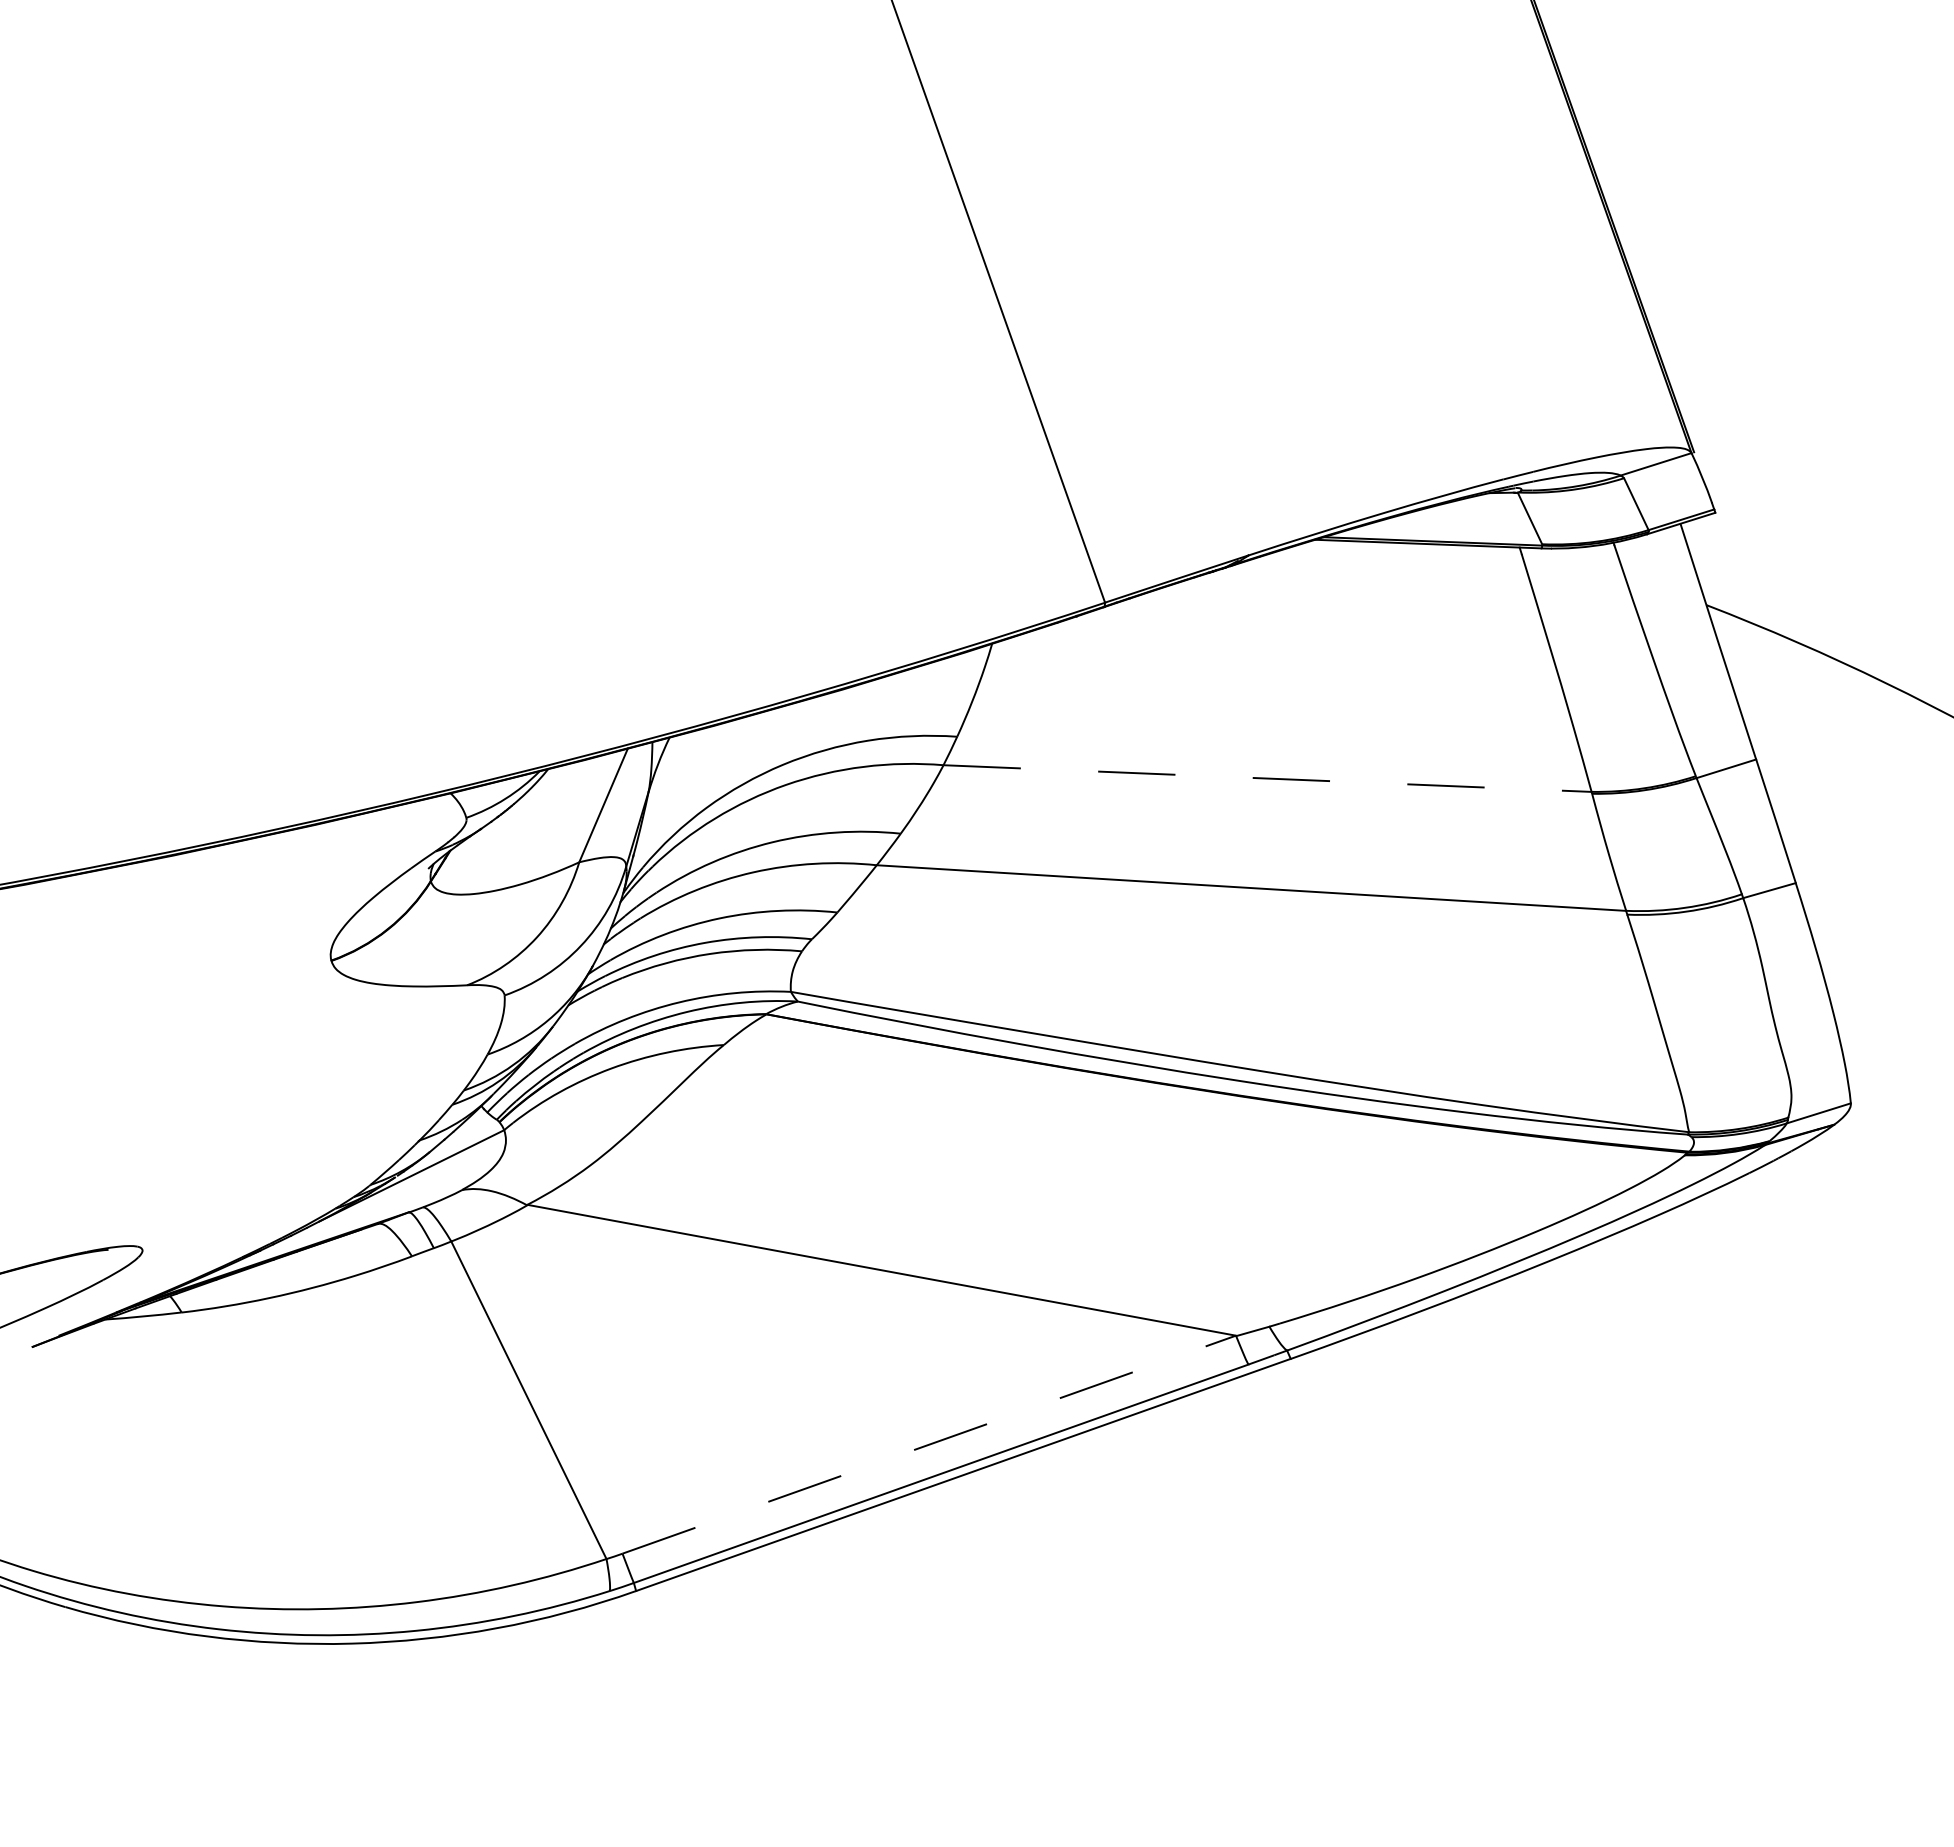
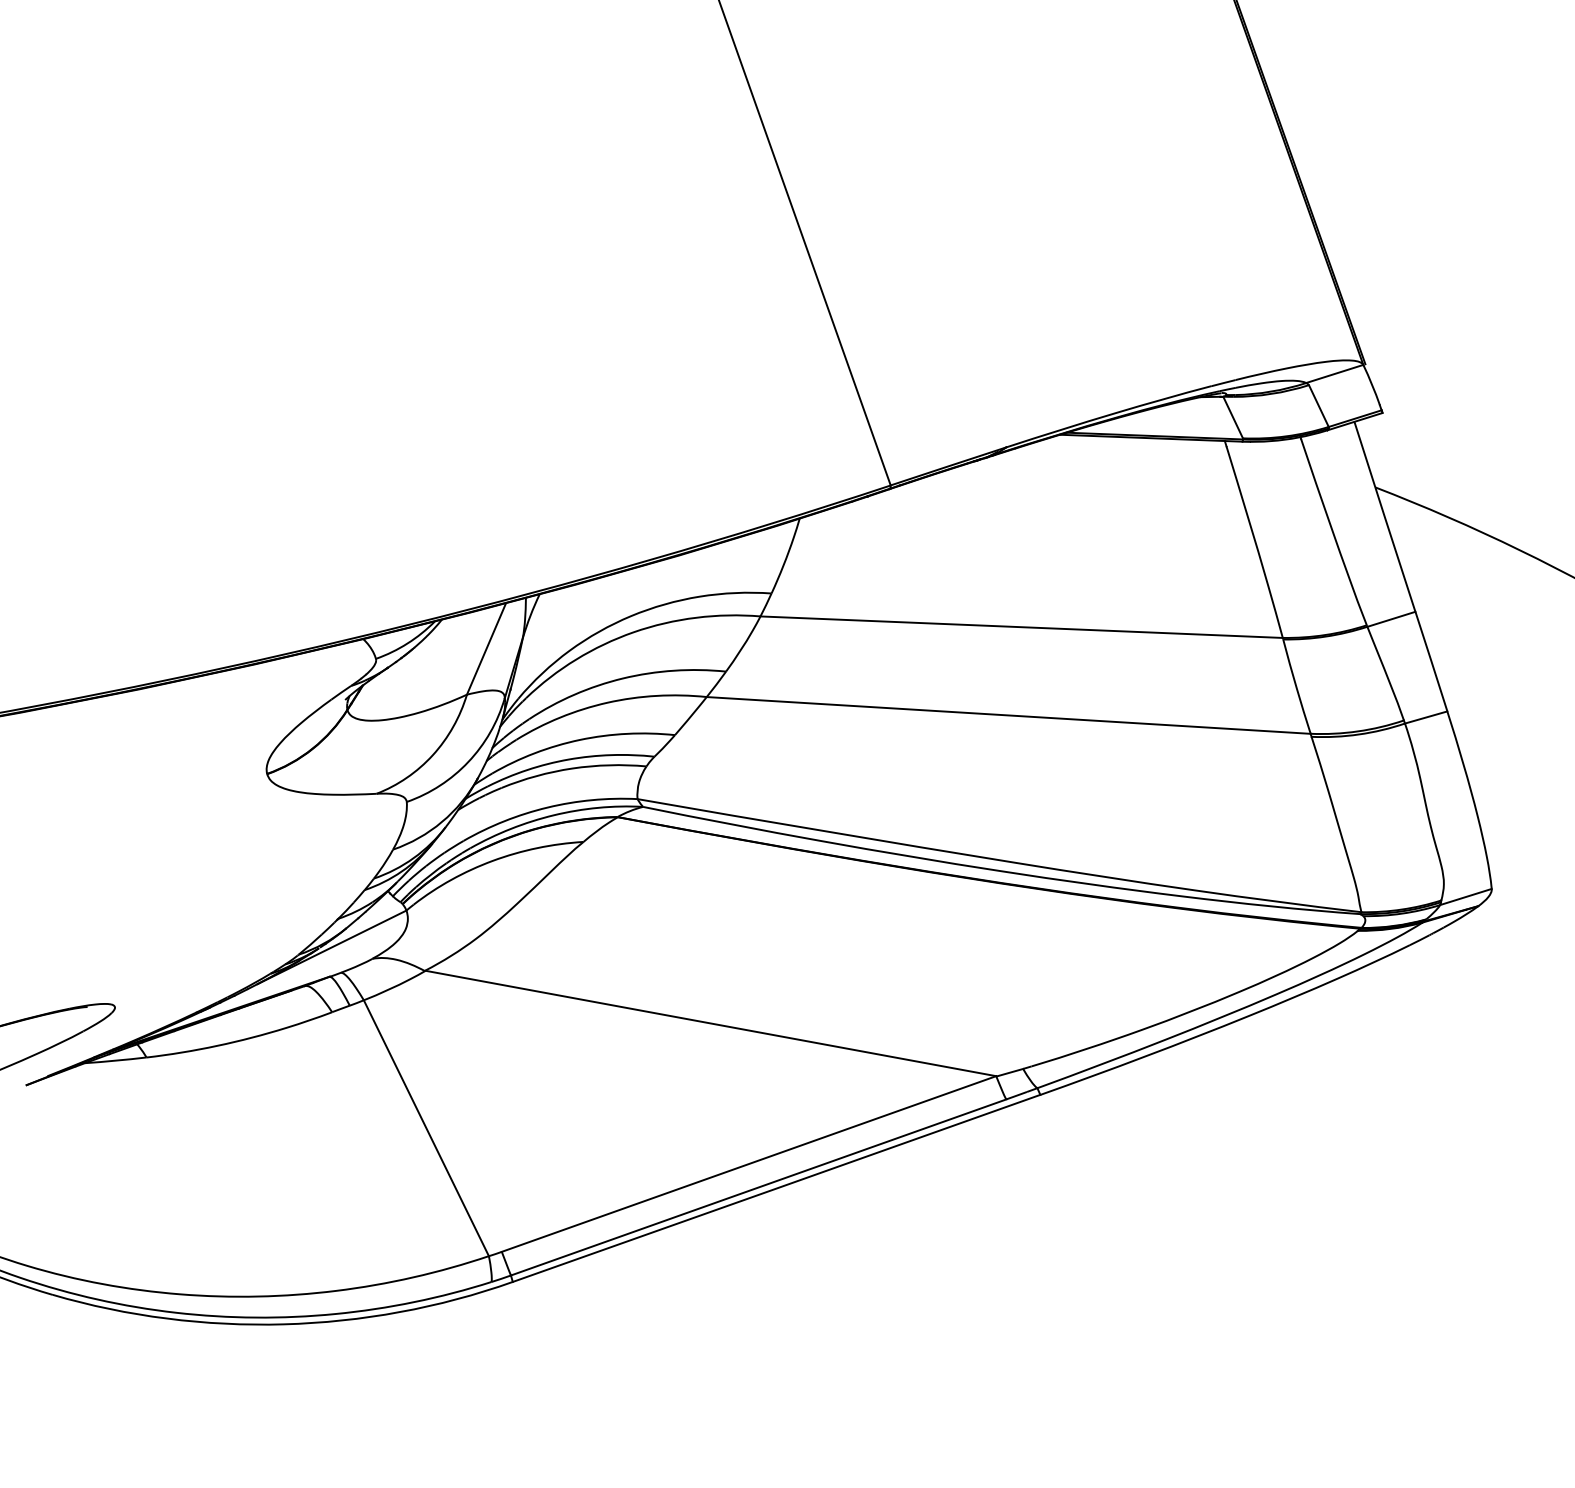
line: (1268, 778) -> (1022, 627), dashed -> solid
line: (929, 1444) -> (749, 1163), dashed -> solid

